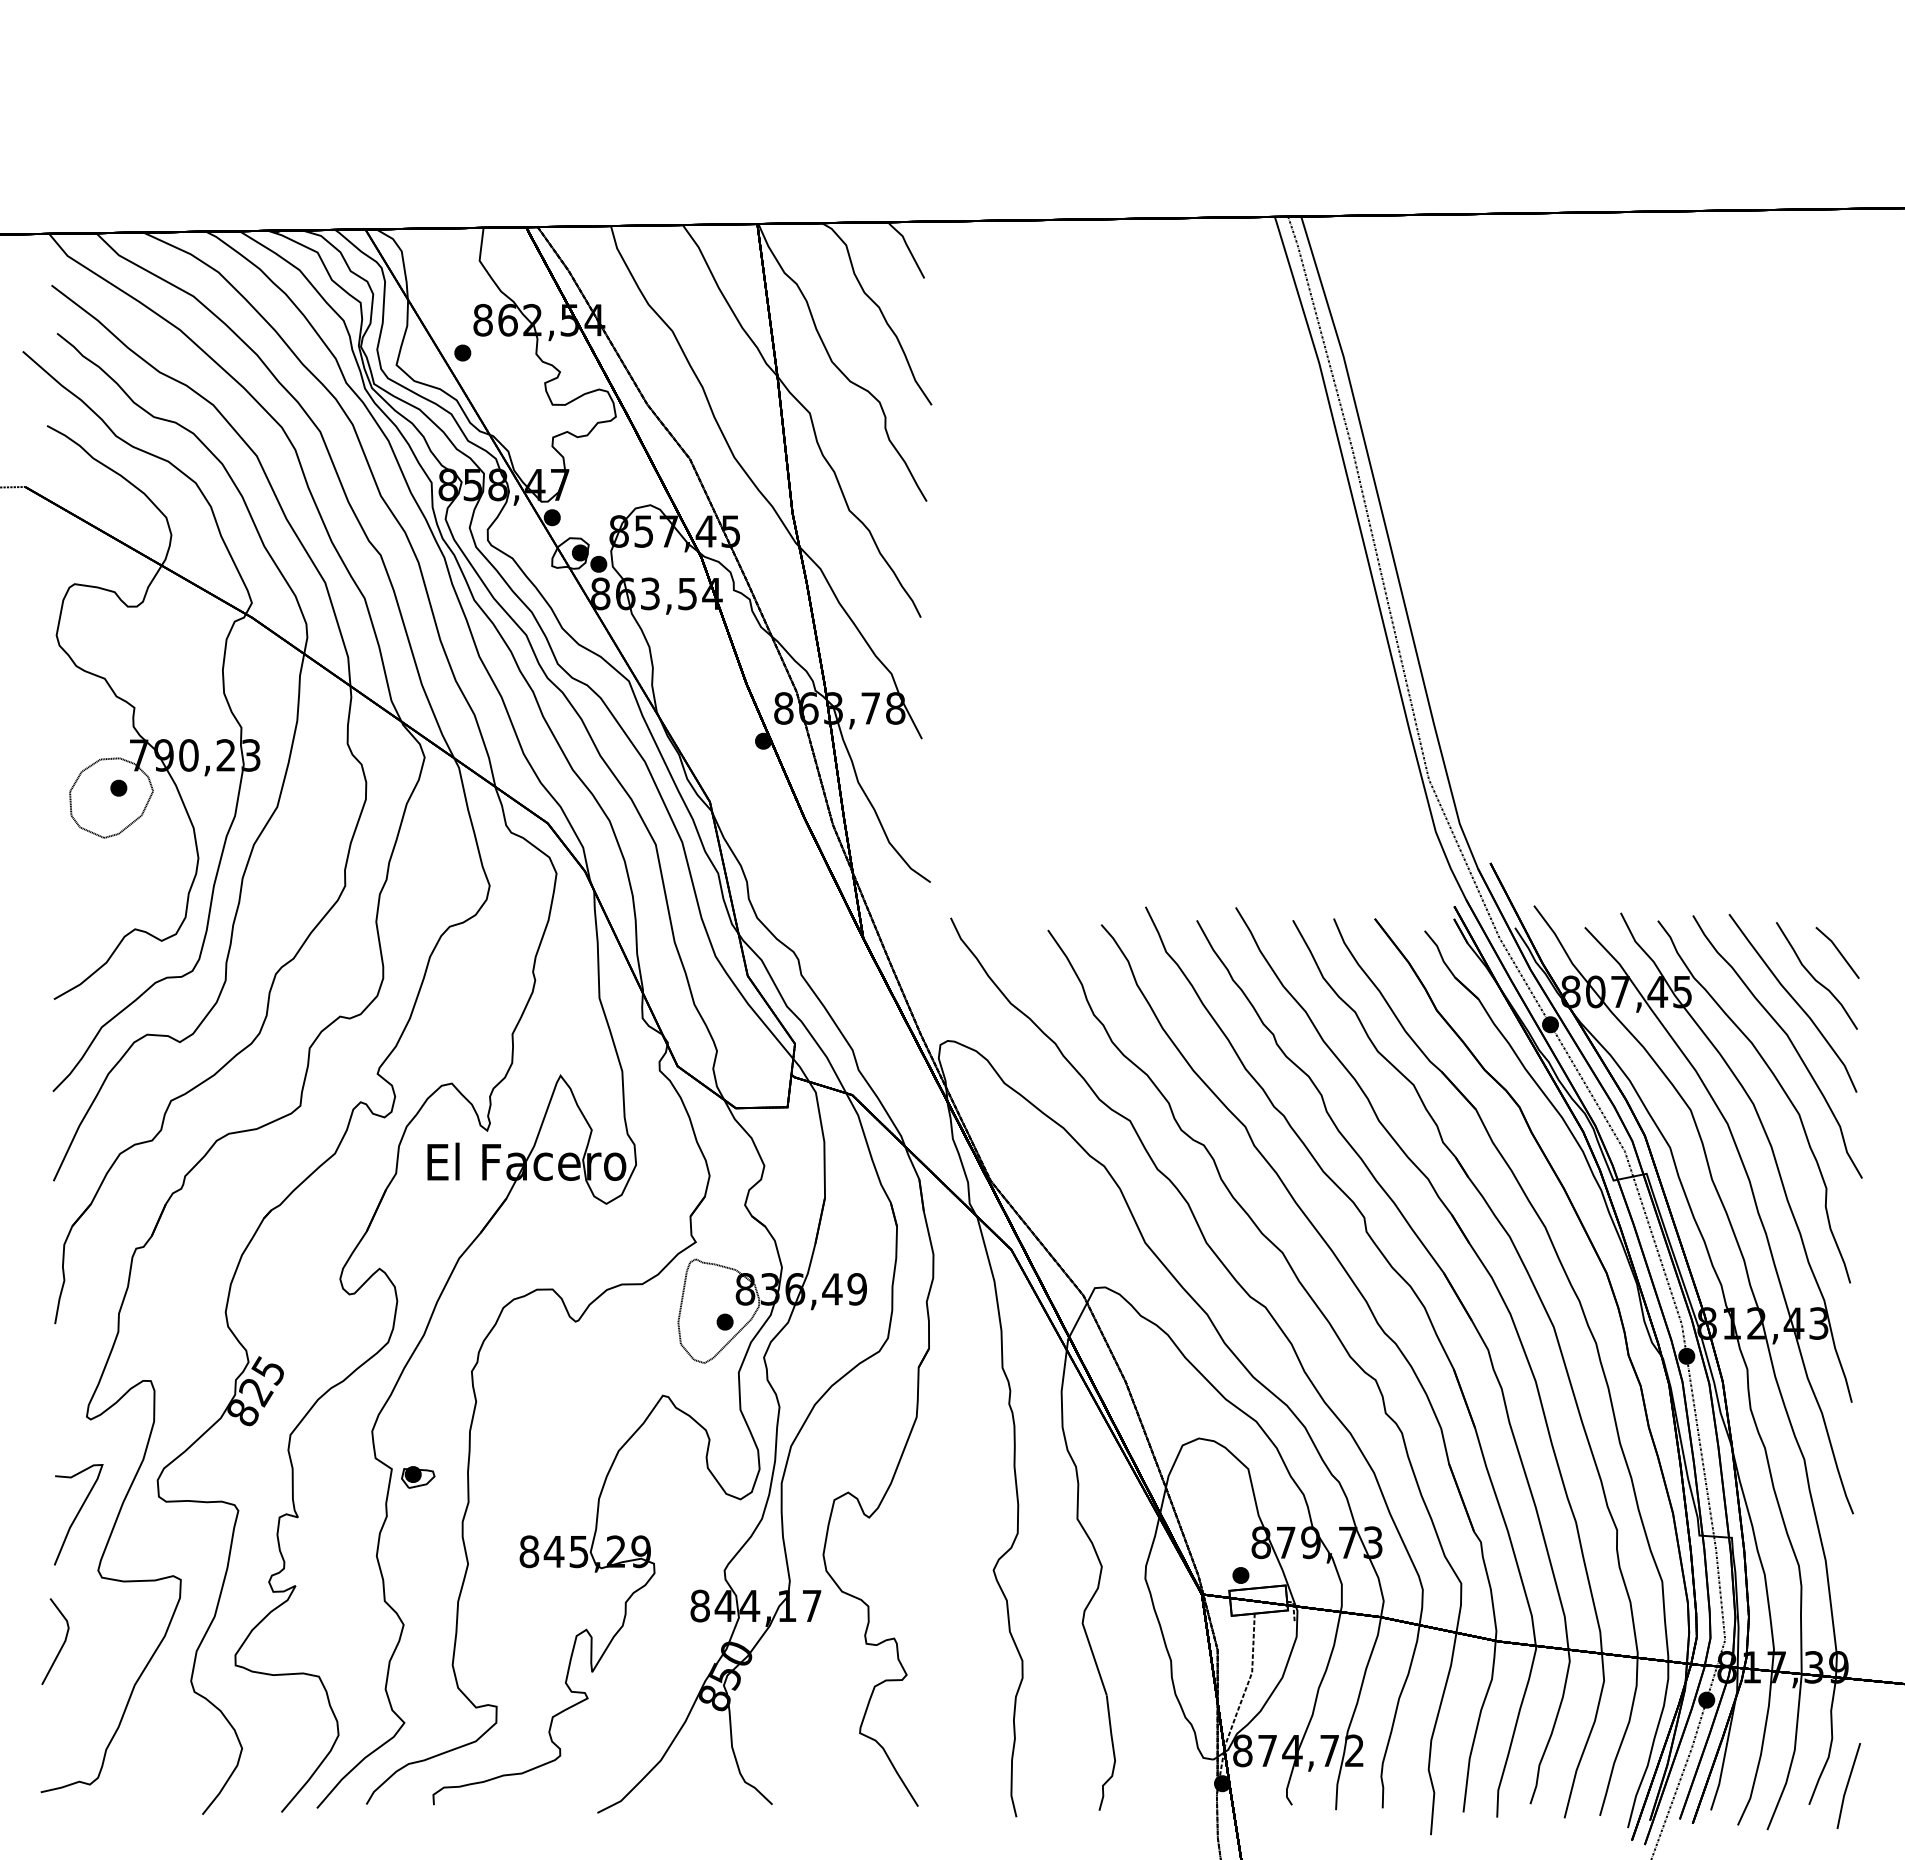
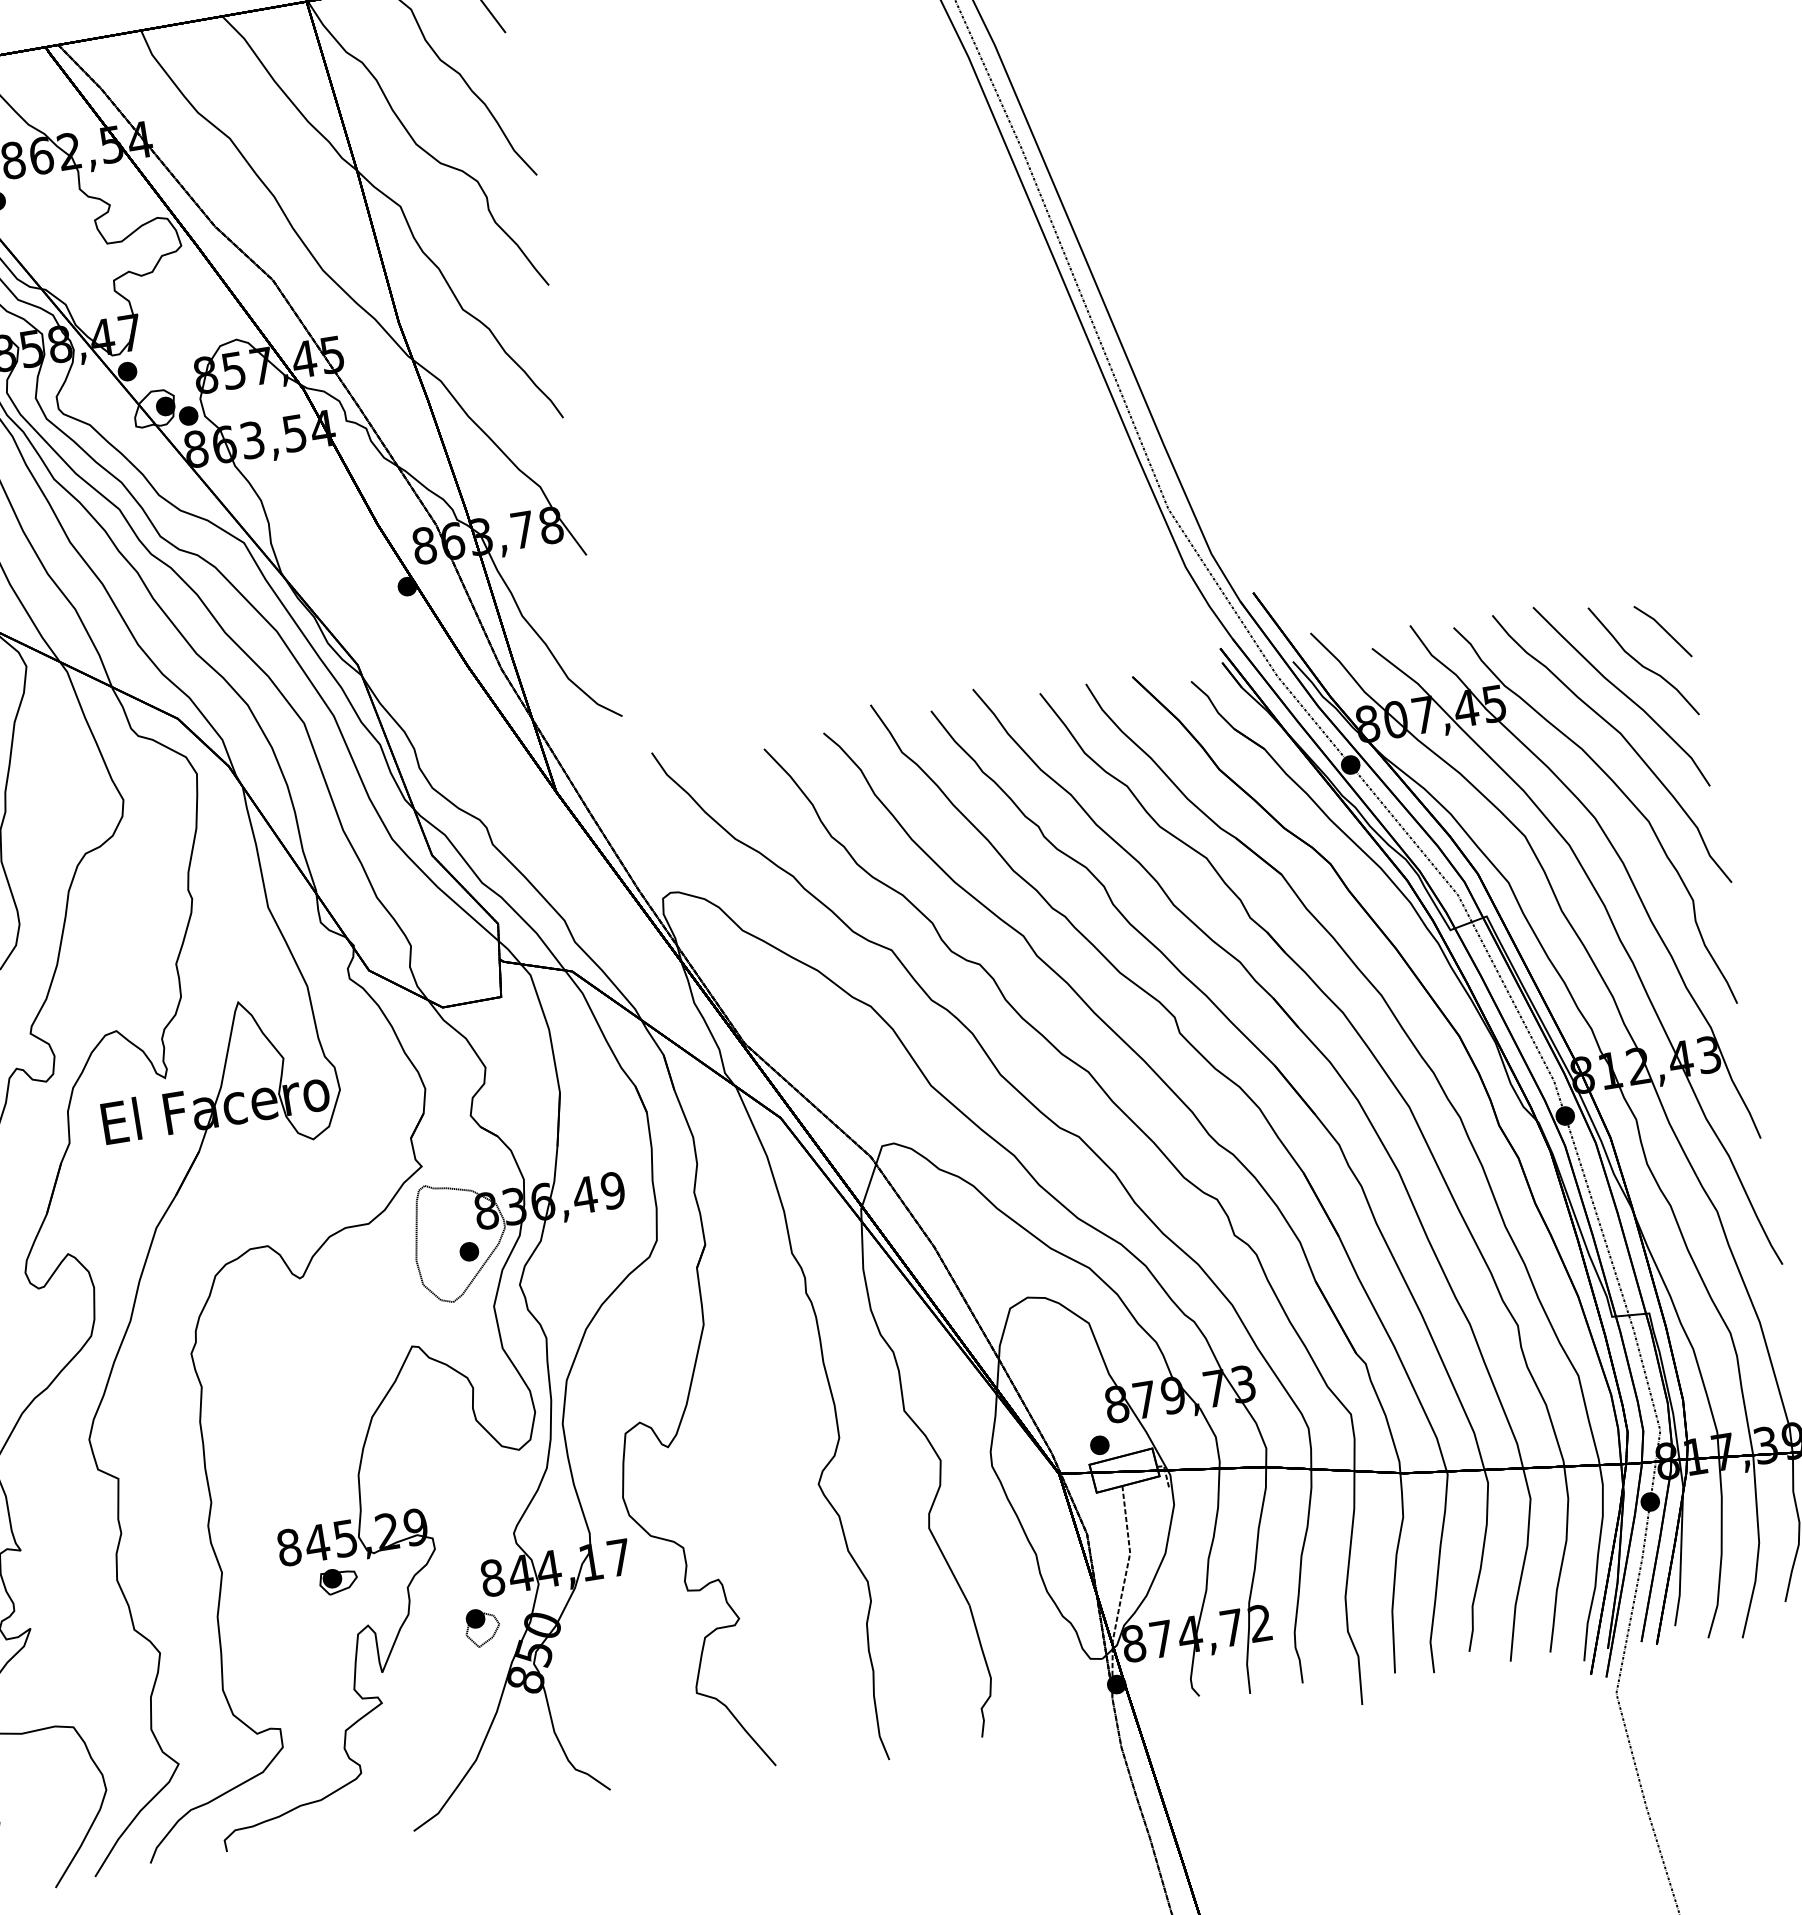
part: (418, 1477) -> (338, 1581), moved
part: (684, 1647) -> (482, 1627), added

